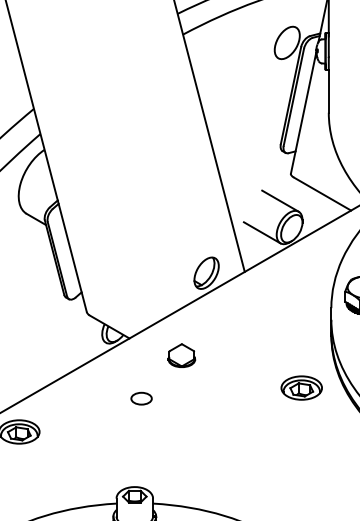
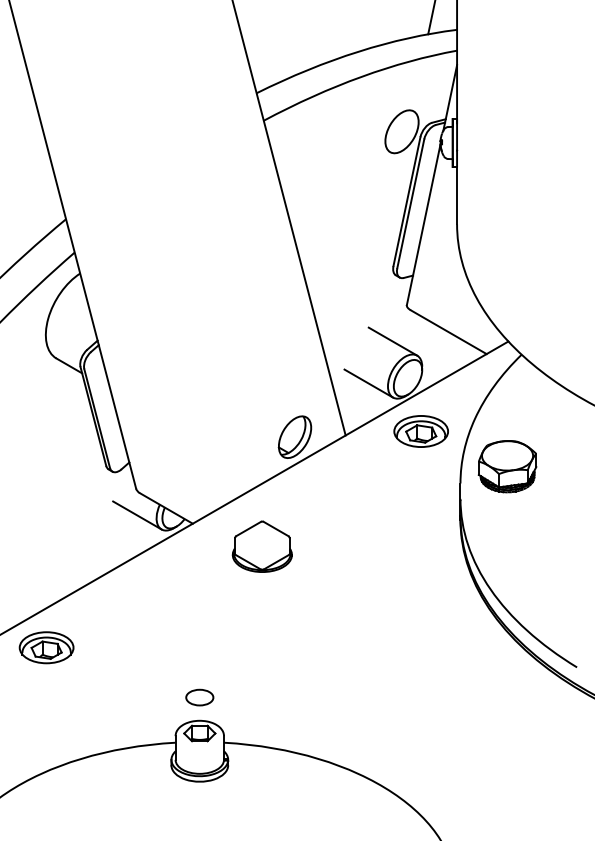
line: (87, 332) -> (137, 515), added
part: (181, 355) -> (261, 546), size x1.67
part: (301, 388) -> (420, 431), moved
part: (141, 398) -> (199, 697), moved

